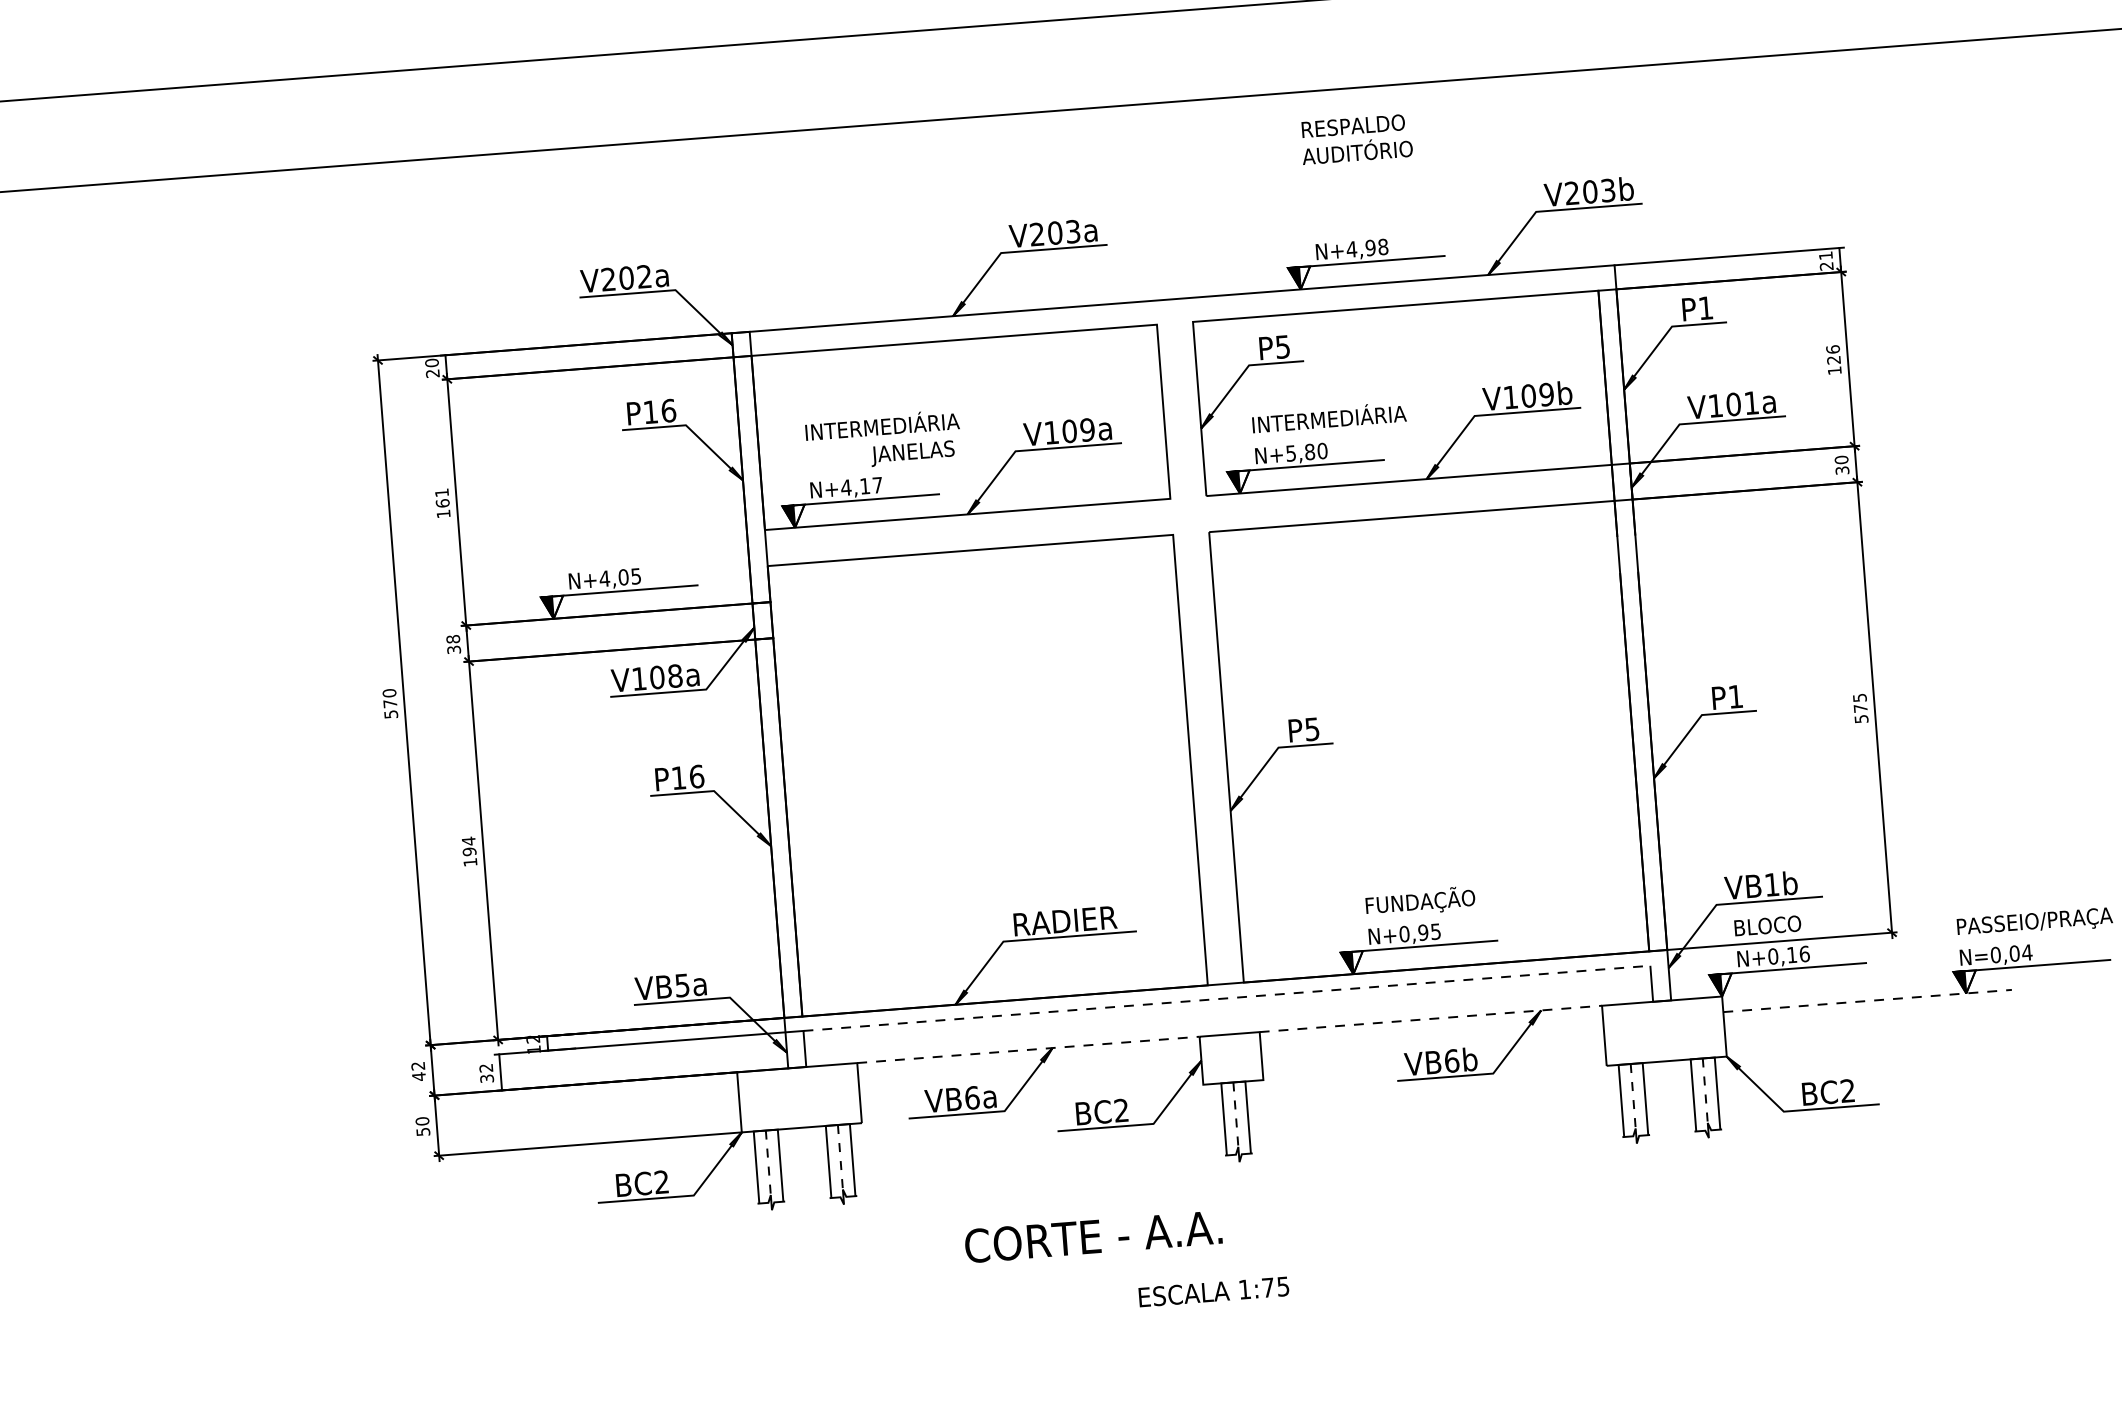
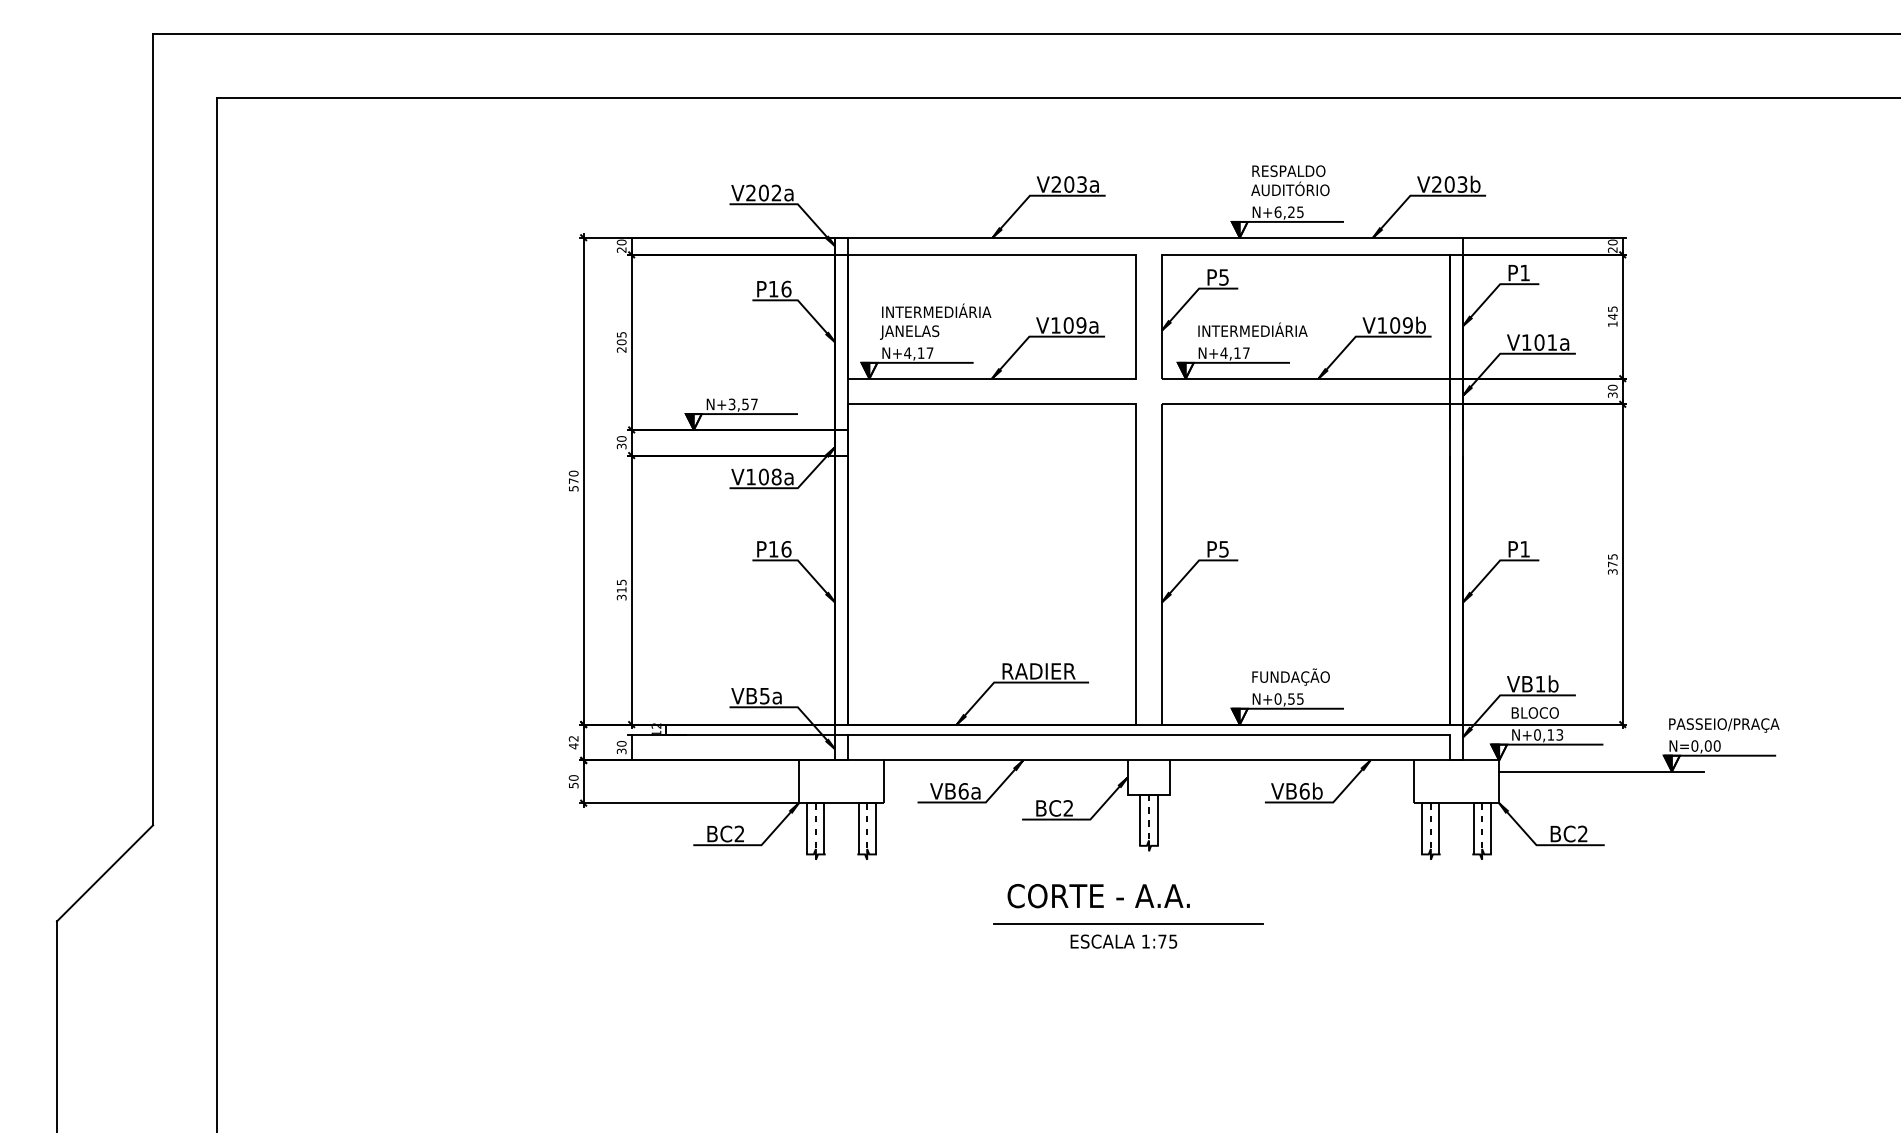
text: (1356, 139) -> (1290, 180), moved
text: (1366, 248) -> (1288, 212), N+4,98 -> N+6,25
text: (1825, 255) -> (1612, 242), 21 -> 20
text: (1833, 354) -> (1612, 312), 126 -> 145
text: (1305, 451) -> (1234, 352), N+5,80 -> N+4,17
text: (912, 453) -> (909, 332), moved
text: (442, 503) -> (621, 342), 161 -> 205
text: (619, 577) -> (742, 404), N+4,05 -> N+3,57
text: (452, 638) -> (621, 438), 38 -> 30
text: (1859, 718) -> (1611, 571), 575 -> 375
text: (469, 851) -> (621, 589), 194 -> 315
text: (1423, 931) -> (1291, 698), N+0,95 -> N+0,55
text: (2026, 951) -> (1716, 745), N=0,04 -> N=0,00
text: (1804, 953) -> (1559, 734), N+0,16 -> N+0,13
line: (1227, 997) -> (1149, 734), dashed -> solid
line: (1867, 1000) -> (1601, 771), dashed -> solid
line: (1431, 1018) -> (1292, 760), dashed -> solid
line: (1027, 1050) -> (1005, 760), dashed -> solid
text: (485, 1067) -> (621, 743), 32 -> 30
text: (1093, 1237) -> (1098, 896), moved
line: (1218, 1267) -> (1128, 924), added

